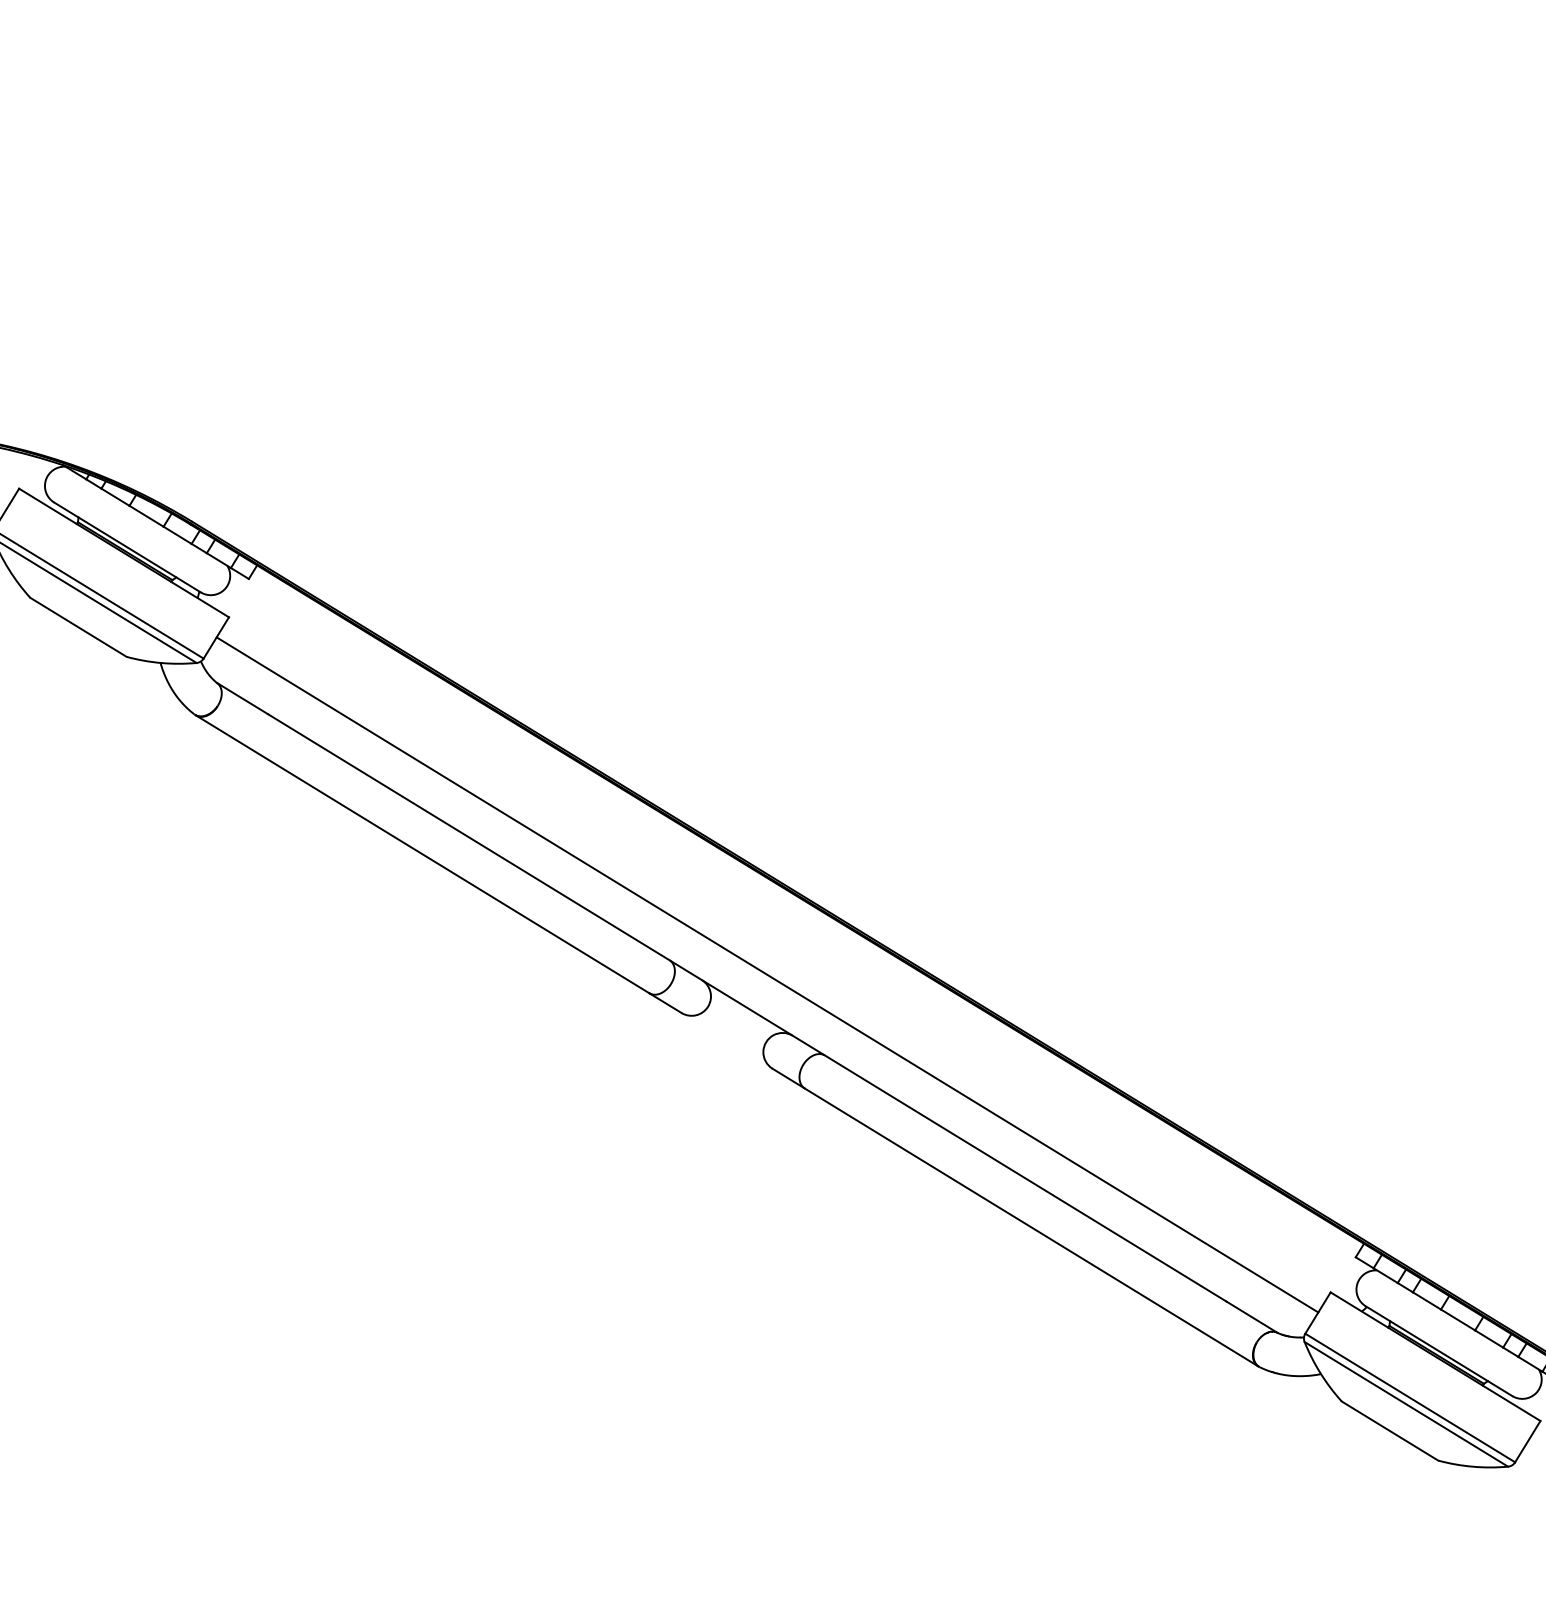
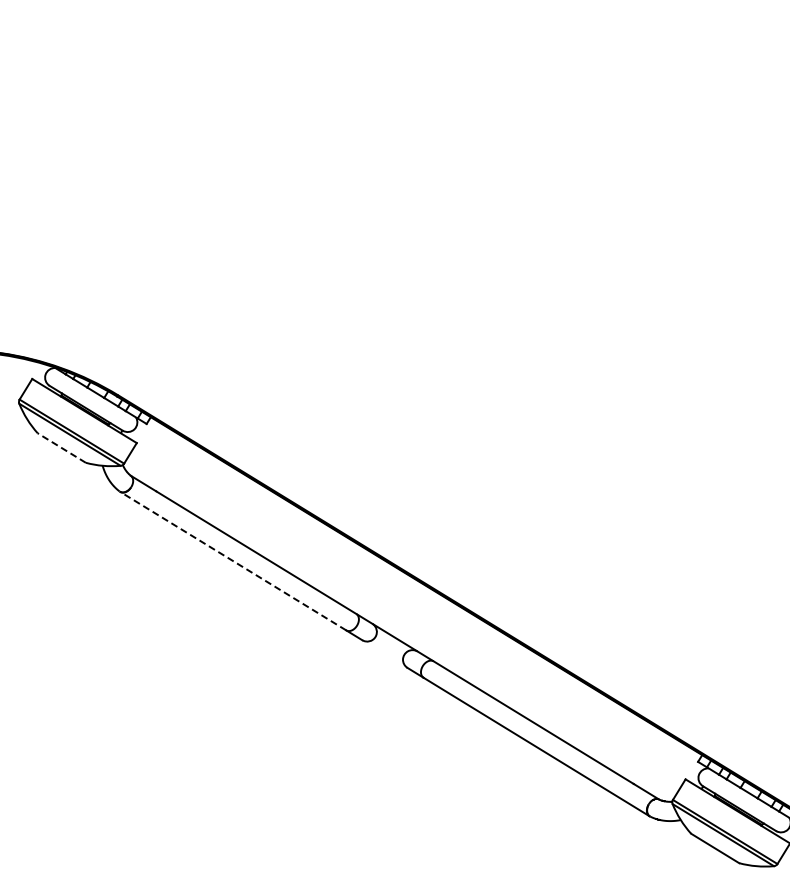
line: (77, 626) -> (61, 447), solid -> dashed
line: (421, 853) -> (232, 560), solid -> dashed
line: (766, 975) -> (404, 621), removed

